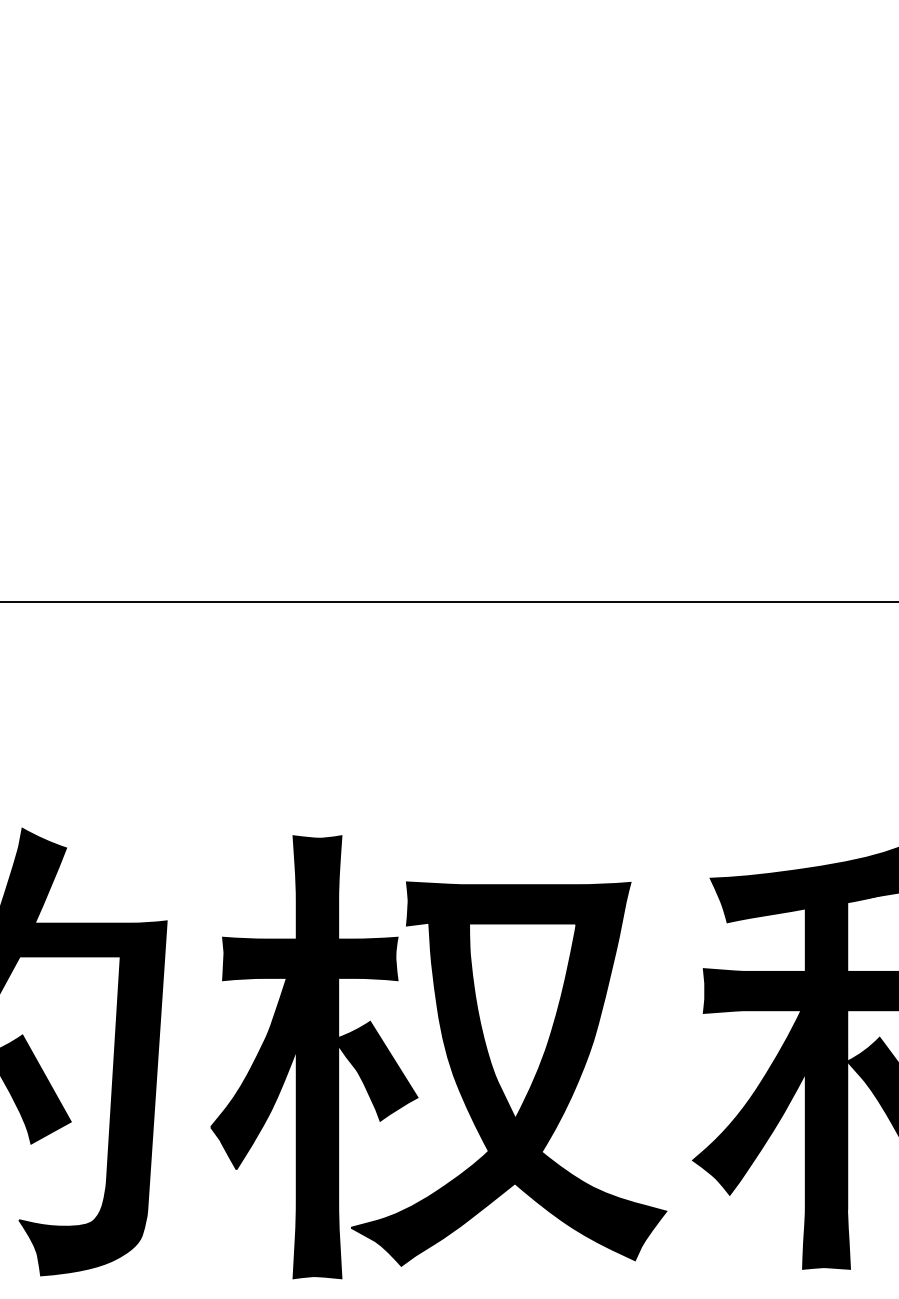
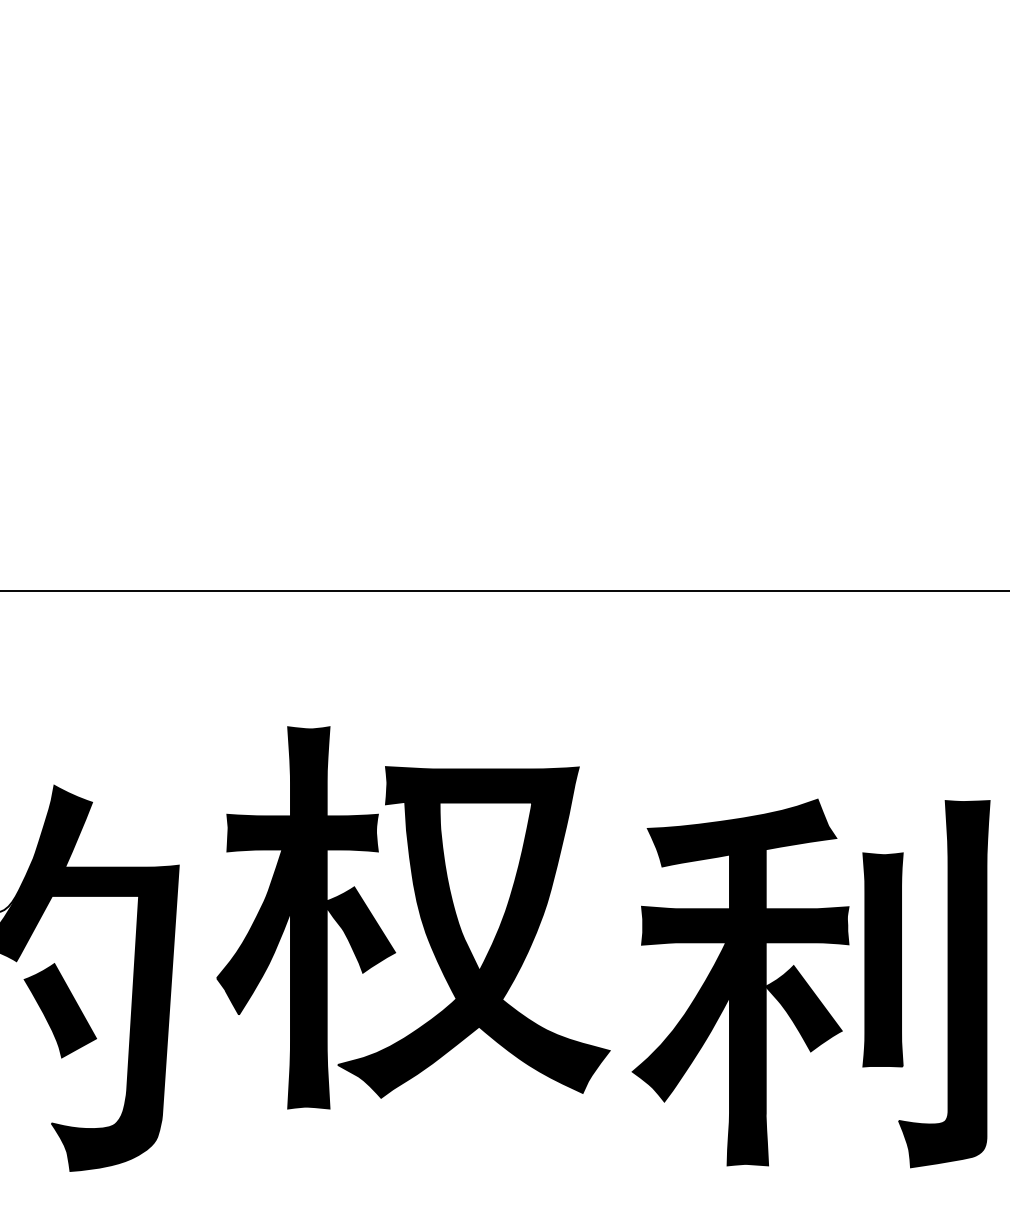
part: (445, 1053) -> (419, 914), moved

